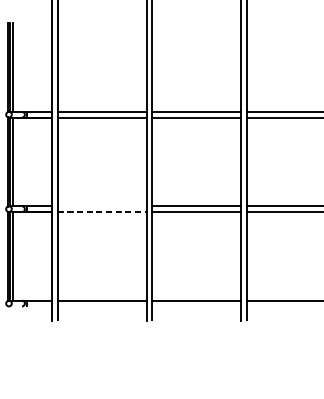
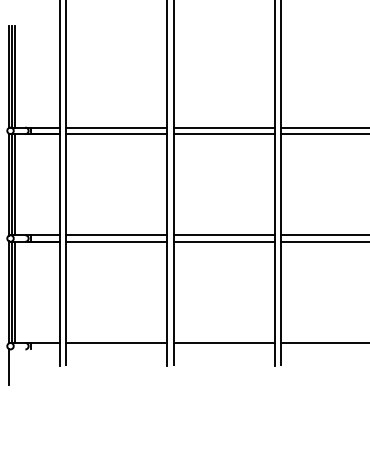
line: (101, 206) -> (116, 235), added
line: (101, 211) -> (116, 241), dashed -> solid
line: (8, 321) -> (9, 366), added

